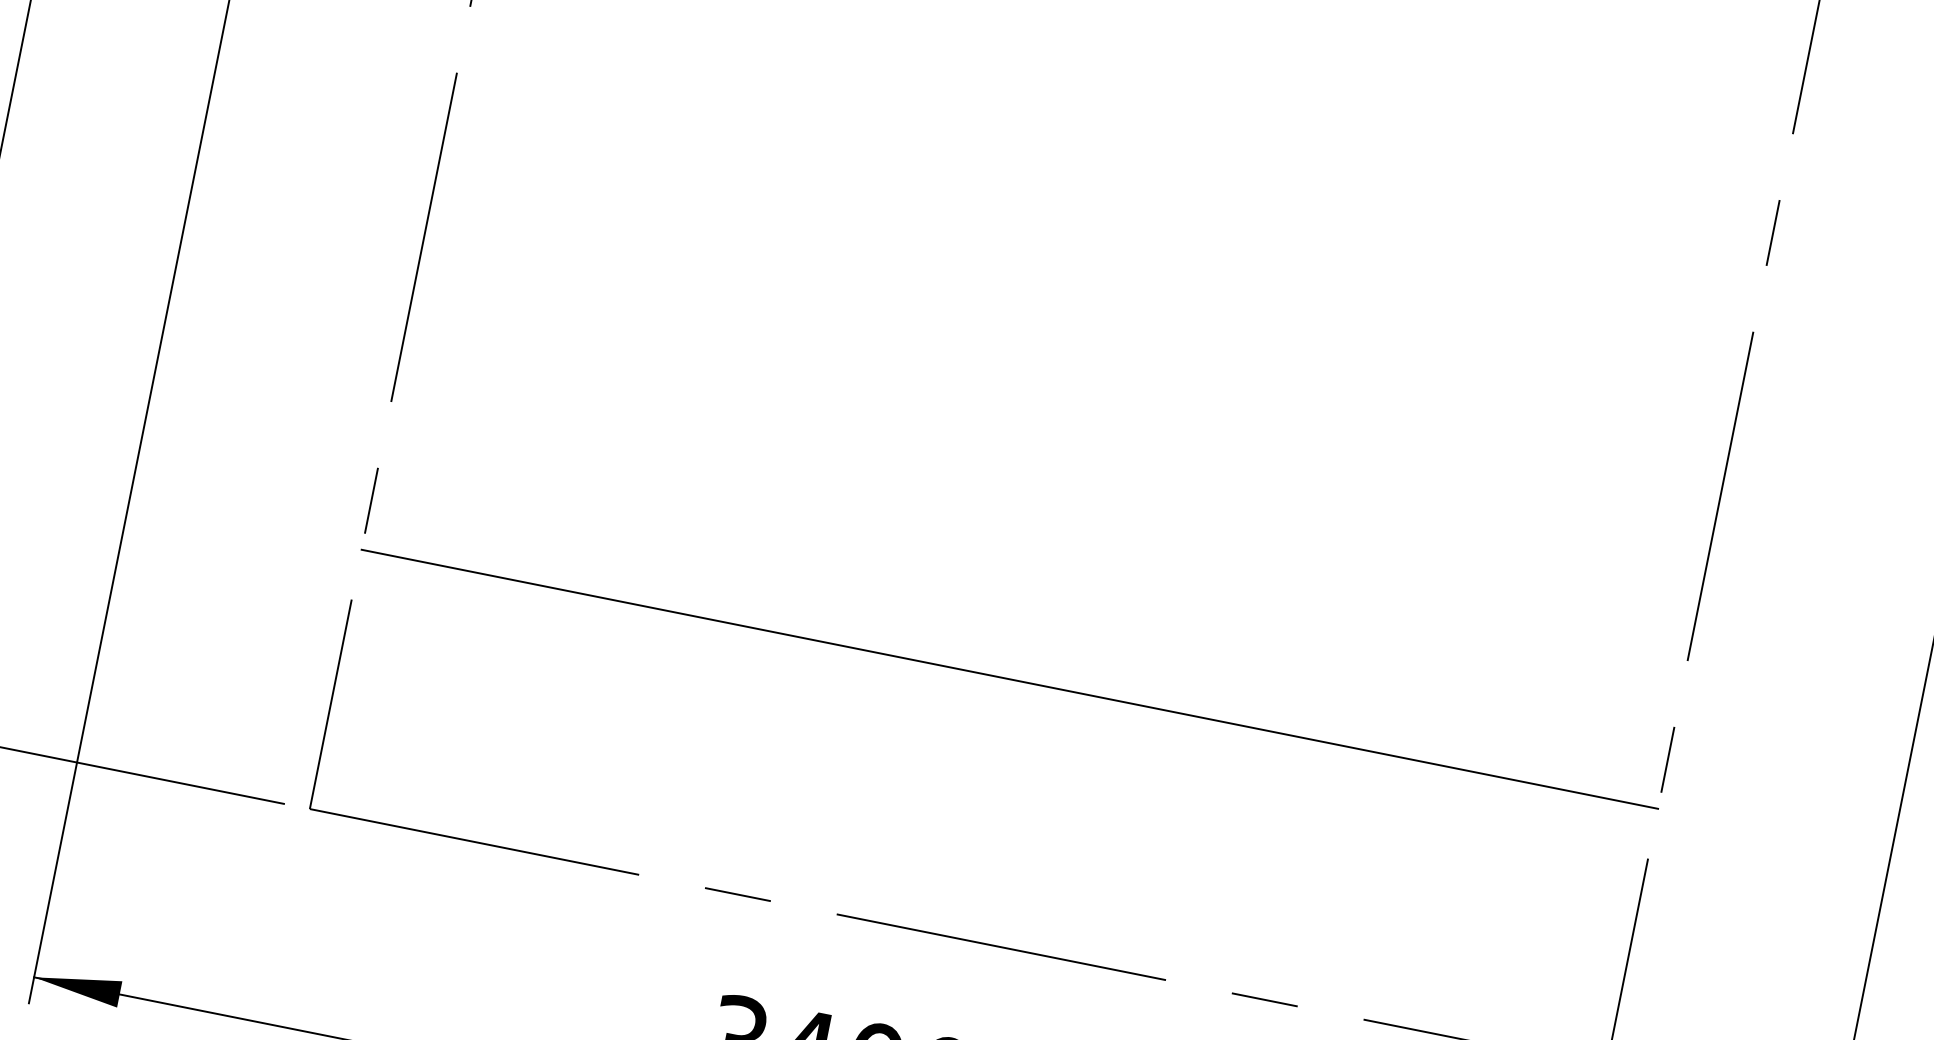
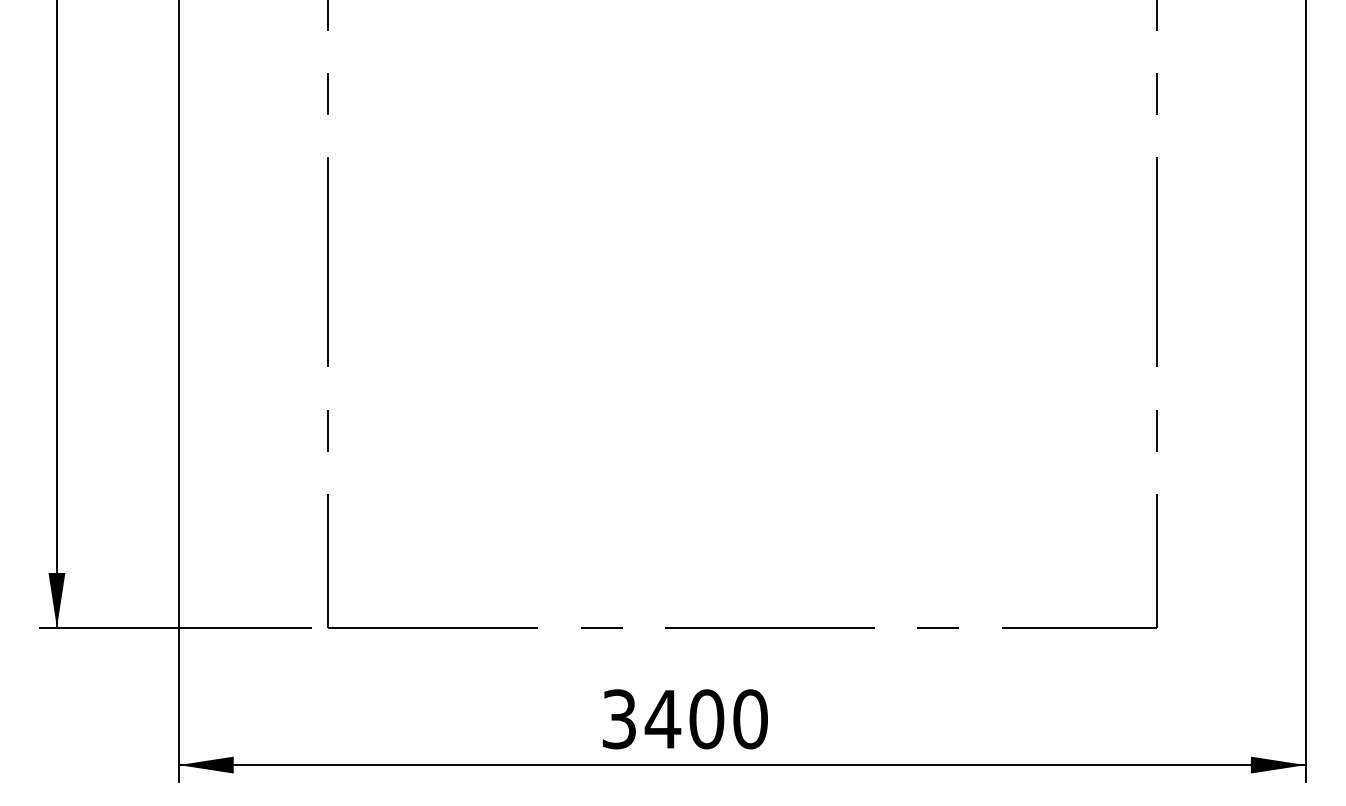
line: (1008, 678) -> (741, 461), removed

